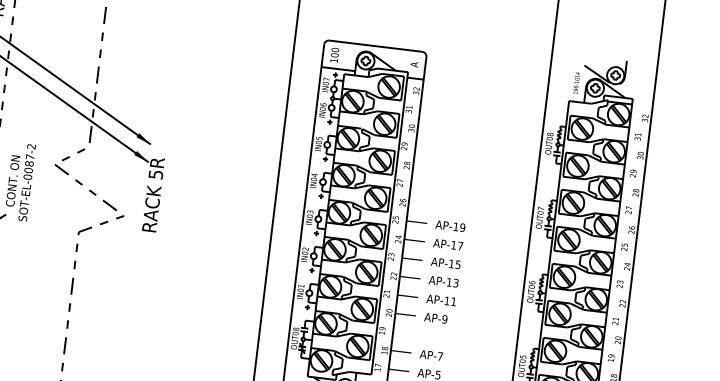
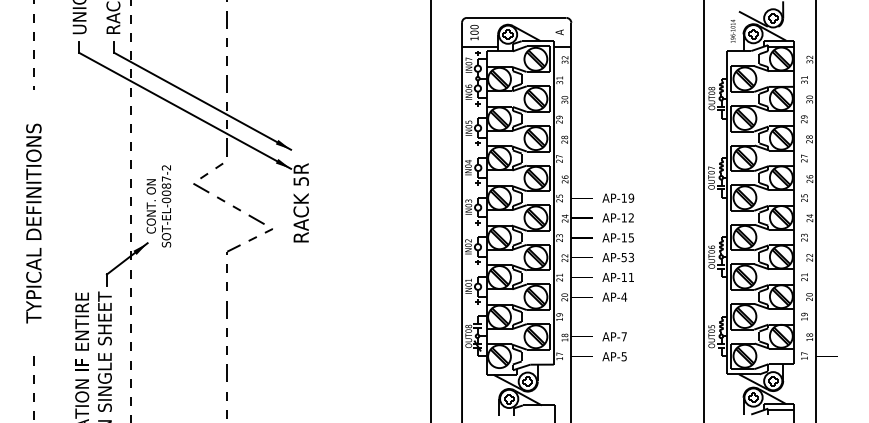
text: (459, 245) -> (630, 217), AP-17 -> AP-12
text: (448, 282) -> (623, 257), AP-13 -> AP-53
text: (445, 318) -> (624, 296), AP-9 -> AP-4

